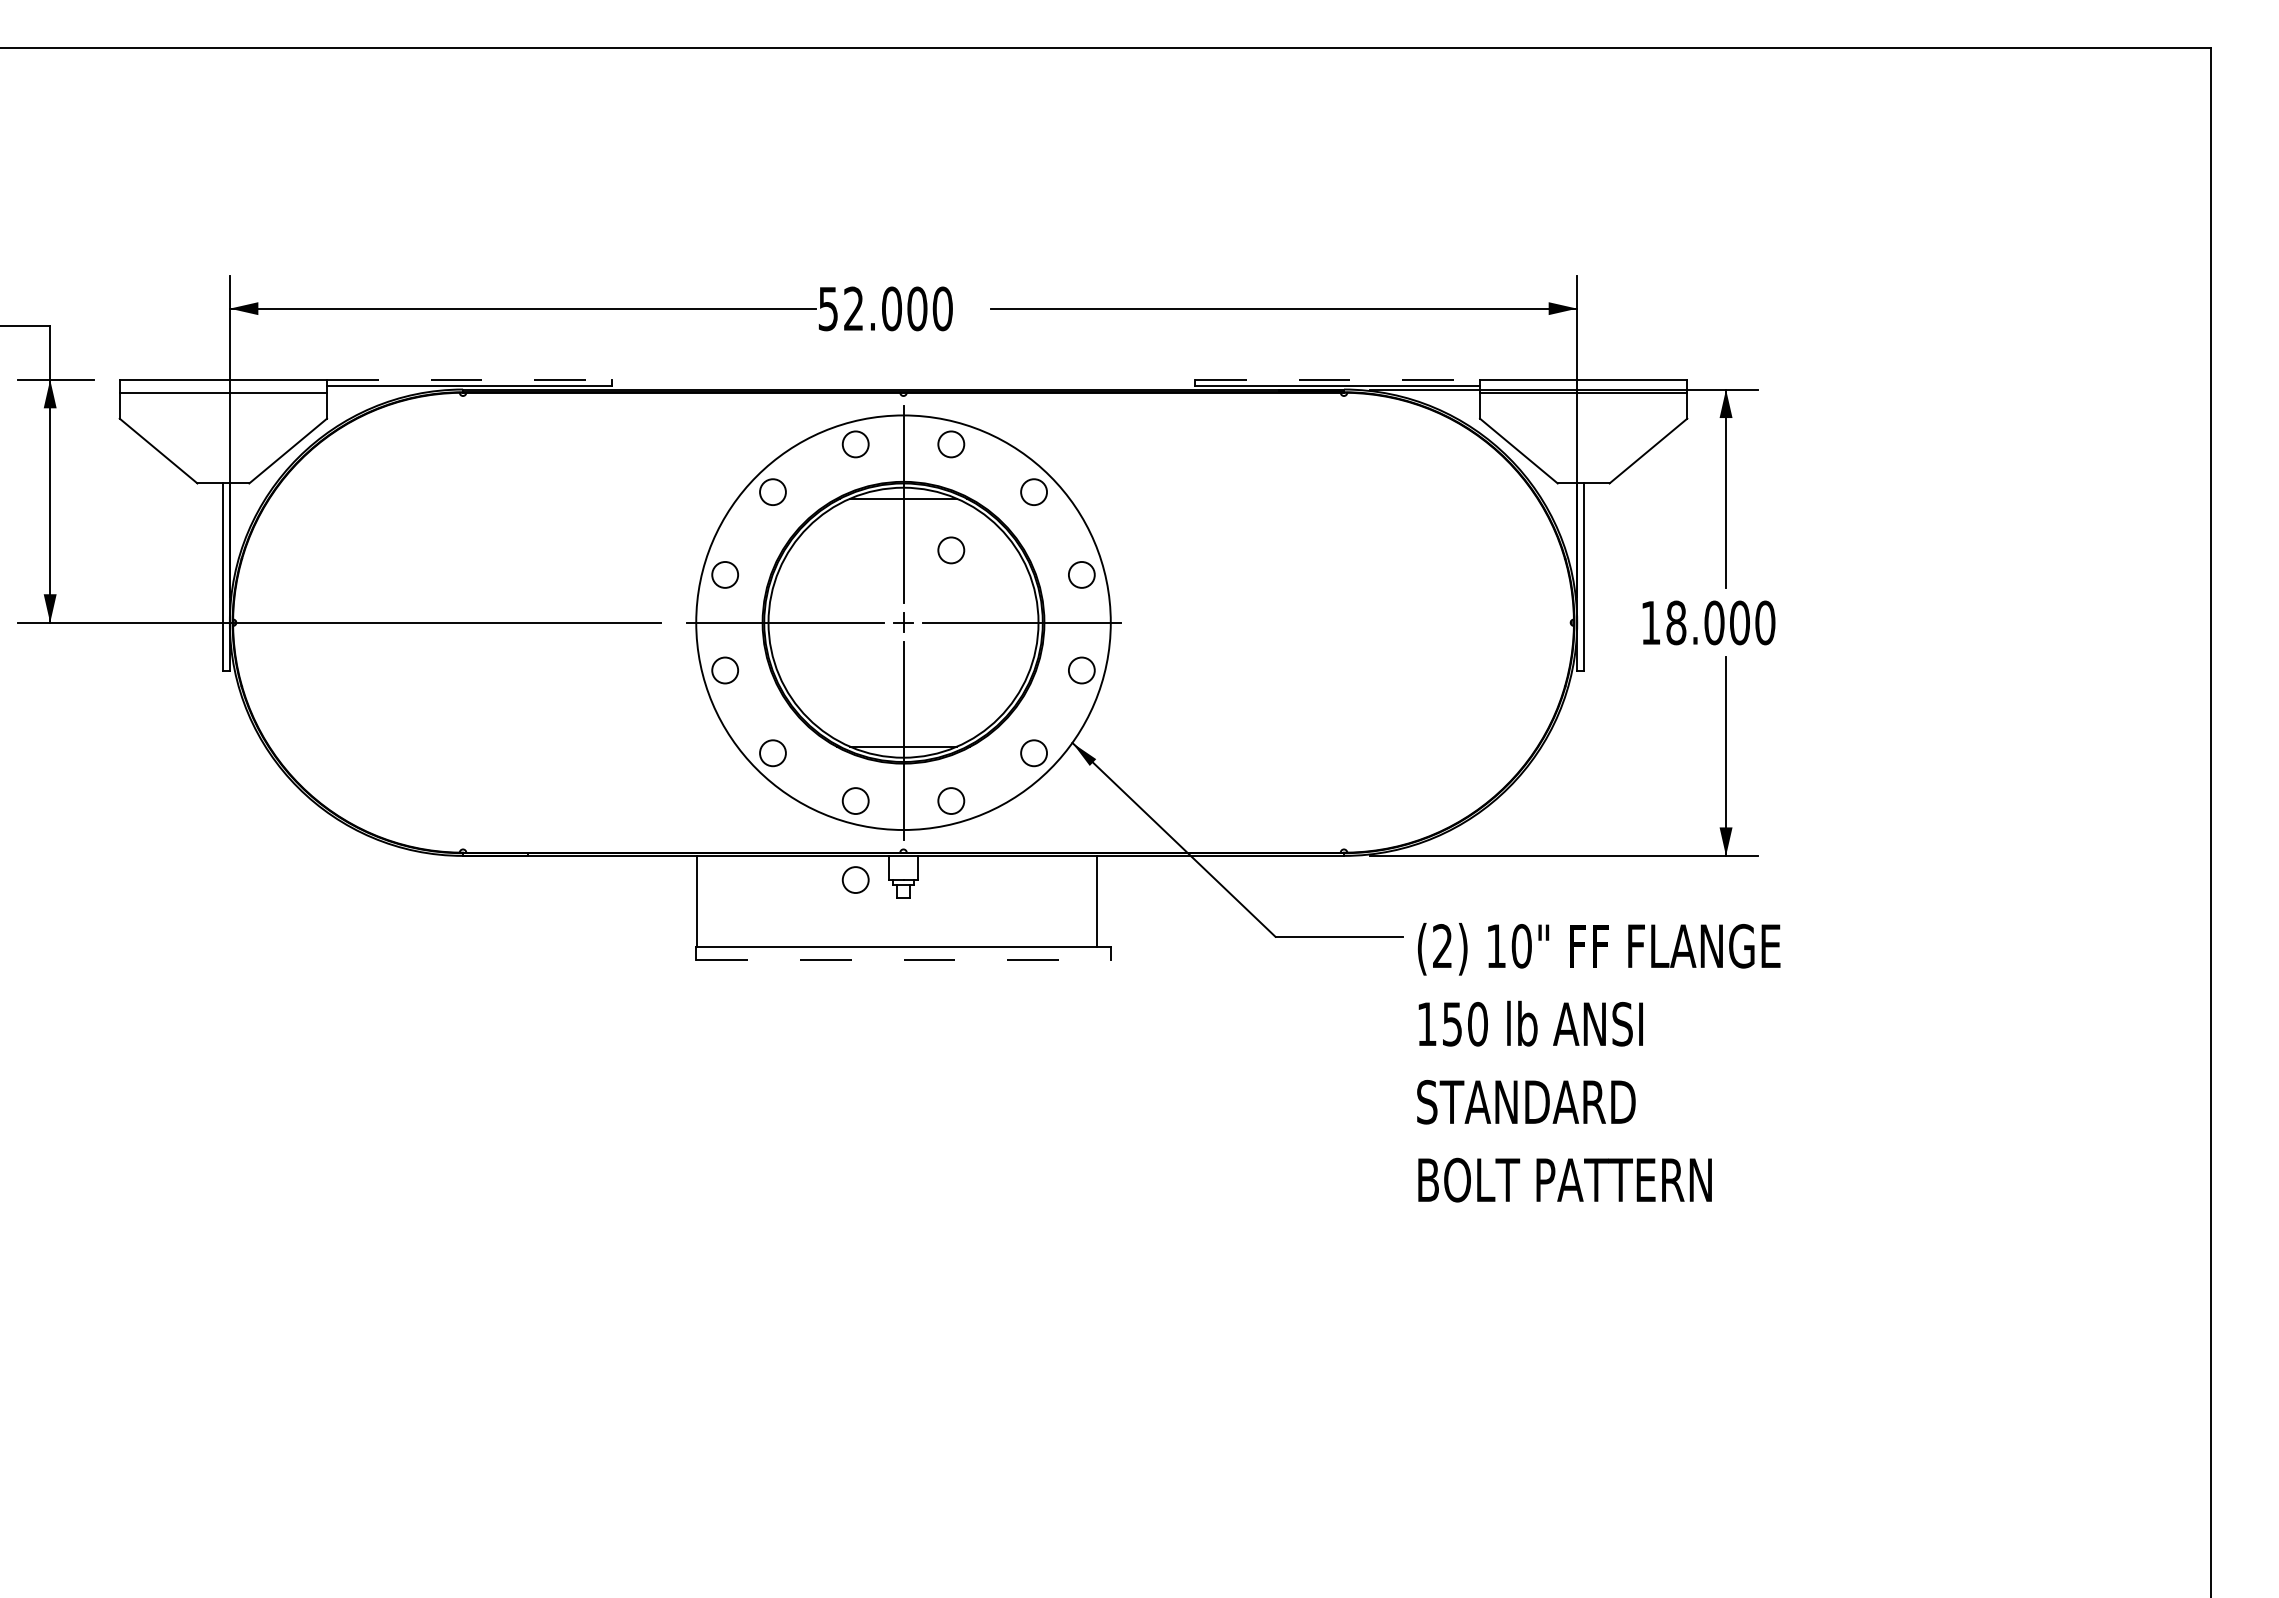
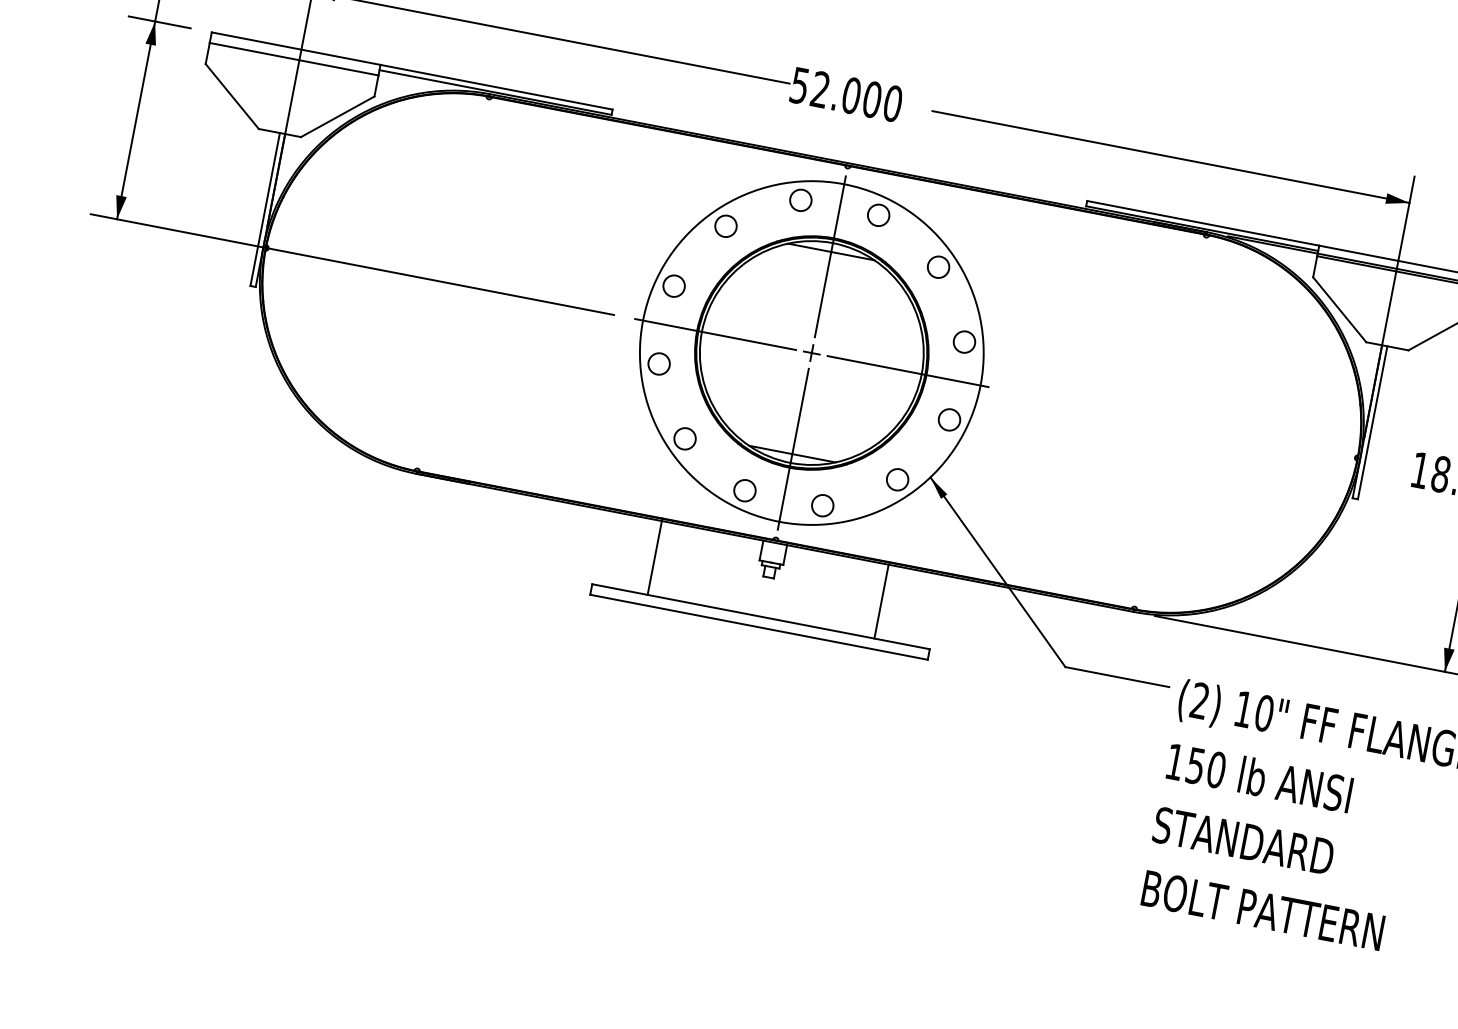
line: (469, 379) -> (496, 86), dashed -> solid
line: (1337, 379) -> (1203, 223), dashed -> solid
circle: (951, 550) -> (862, 301), removed
circle: (855, 879) -> (732, 554), removed
line: (697, 900) -> (655, 557), moved
line: (1096, 900) -> (881, 600), moved
line: (904, 959) -> (759, 627), dashed -> solid

